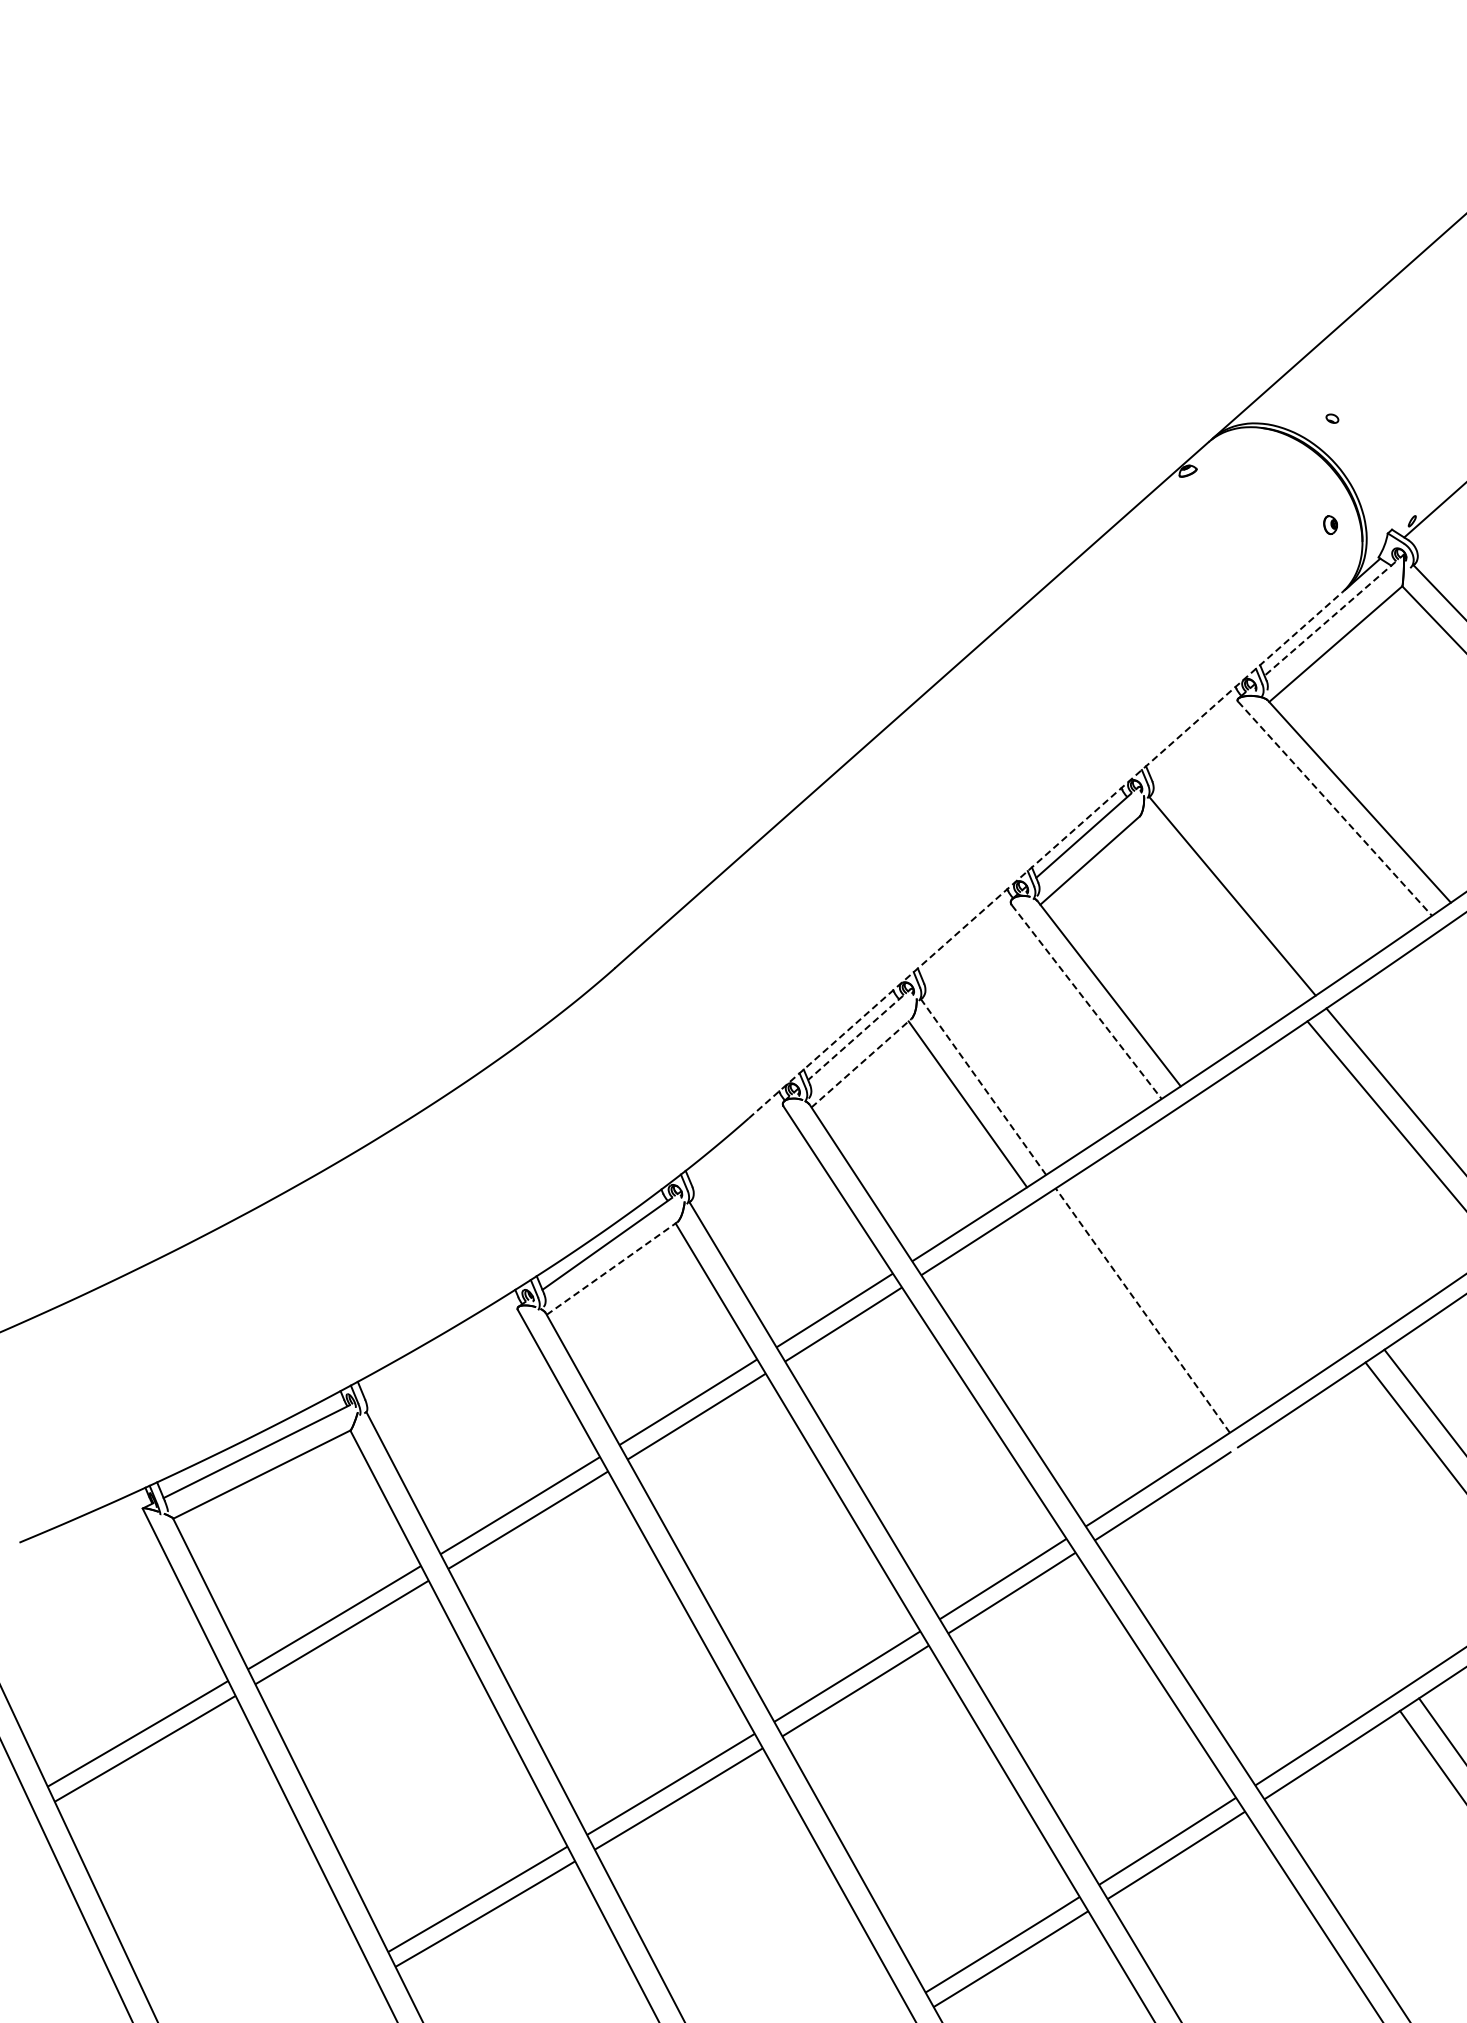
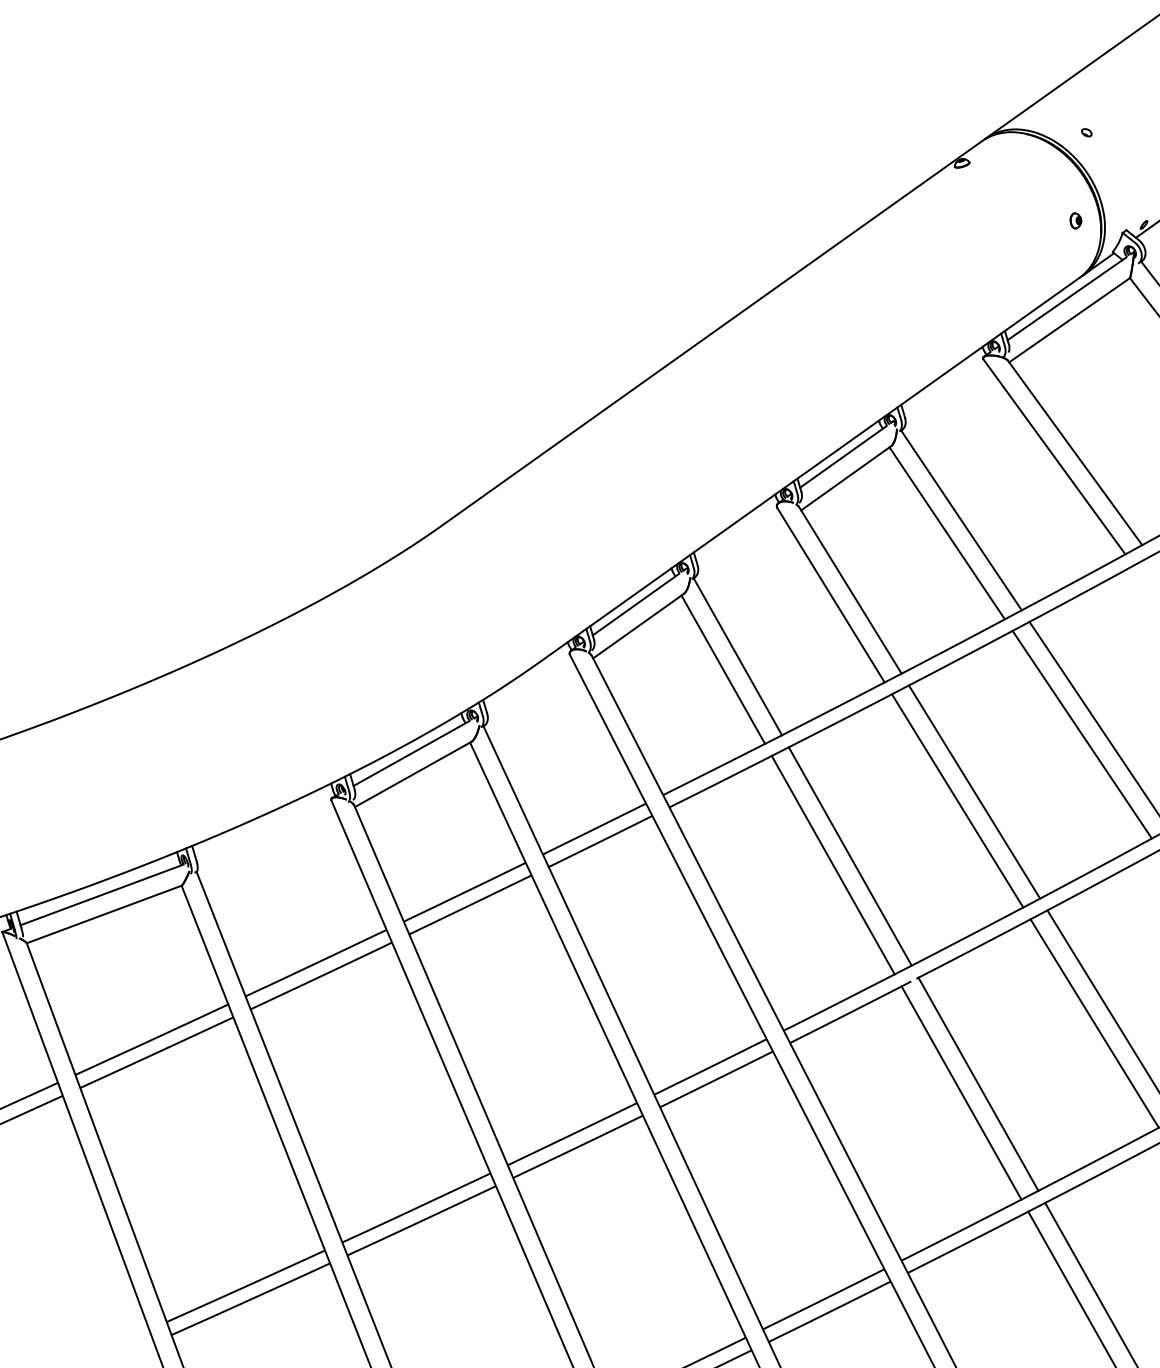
line: (1330, 618) -> (1067, 298), dashed -> solid
line: (1335, 809) -> (1054, 457), dashed -> solid
line: (1045, 855) -> (809, 469), dashed -> solid
line: (1216, 913) -> (946, 533), added
line: (1087, 1002) -> (831, 595), dashed -> solid
line: (855, 1038) -> (635, 605), dashed -> solid
line: (861, 1063) -> (638, 626), dashed -> solid
line: (983, 1087) -> (737, 657), dashed -> solid
line: (1282, 1217) -> (974, 791), added
line: (1263, 1230) -> (957, 800), added
line: (612, 1268) -> (413, 774), dashed -> solid
line: (1142, 1310) -> (849, 856), dashed -> solid
line: (1123, 1322) -> (833, 864), added
line: (1324, 1565) -> (978, 1084), added
line: (1305, 1577) -> (961, 1092), added

